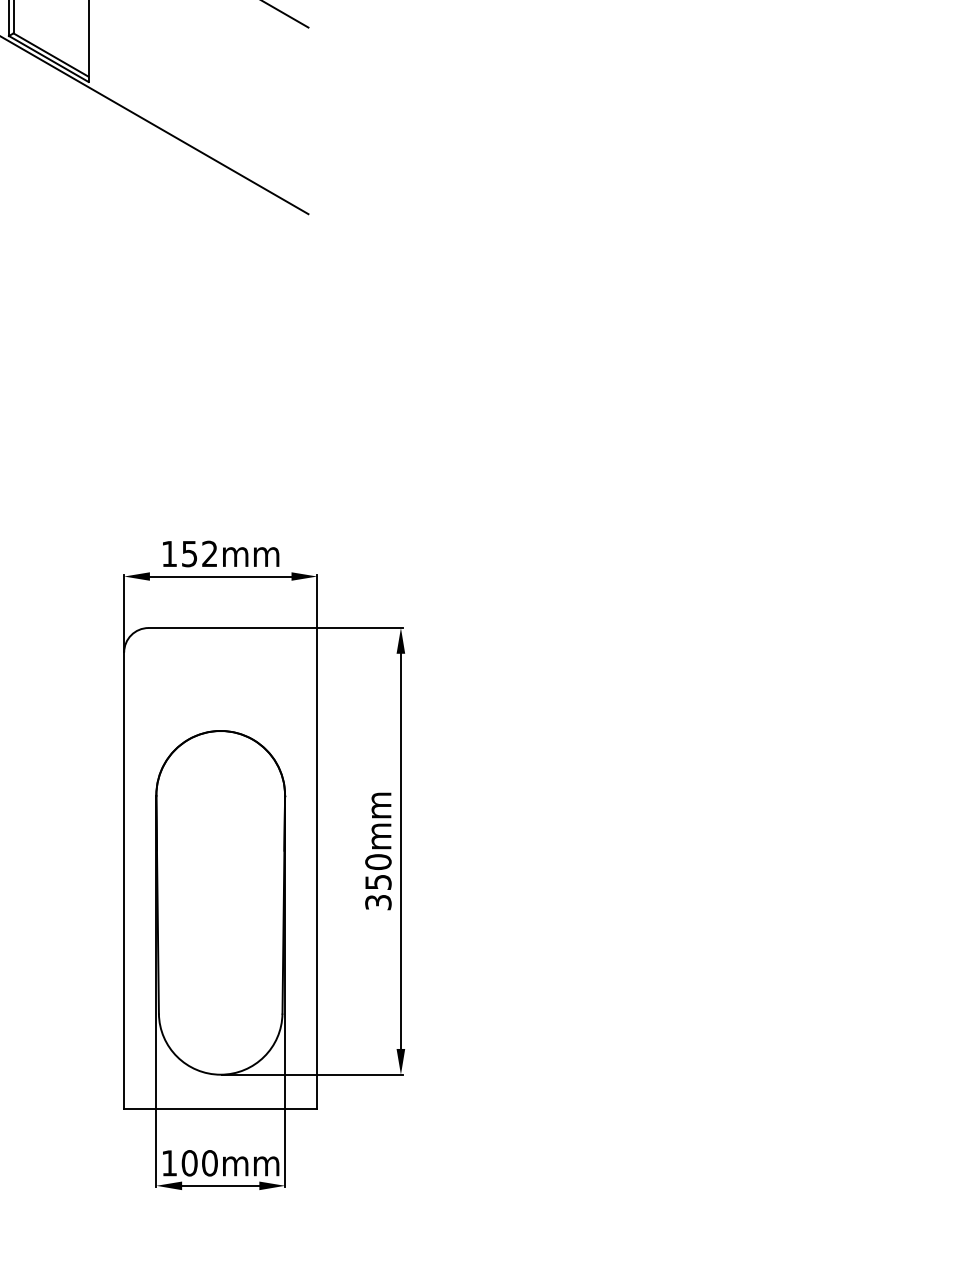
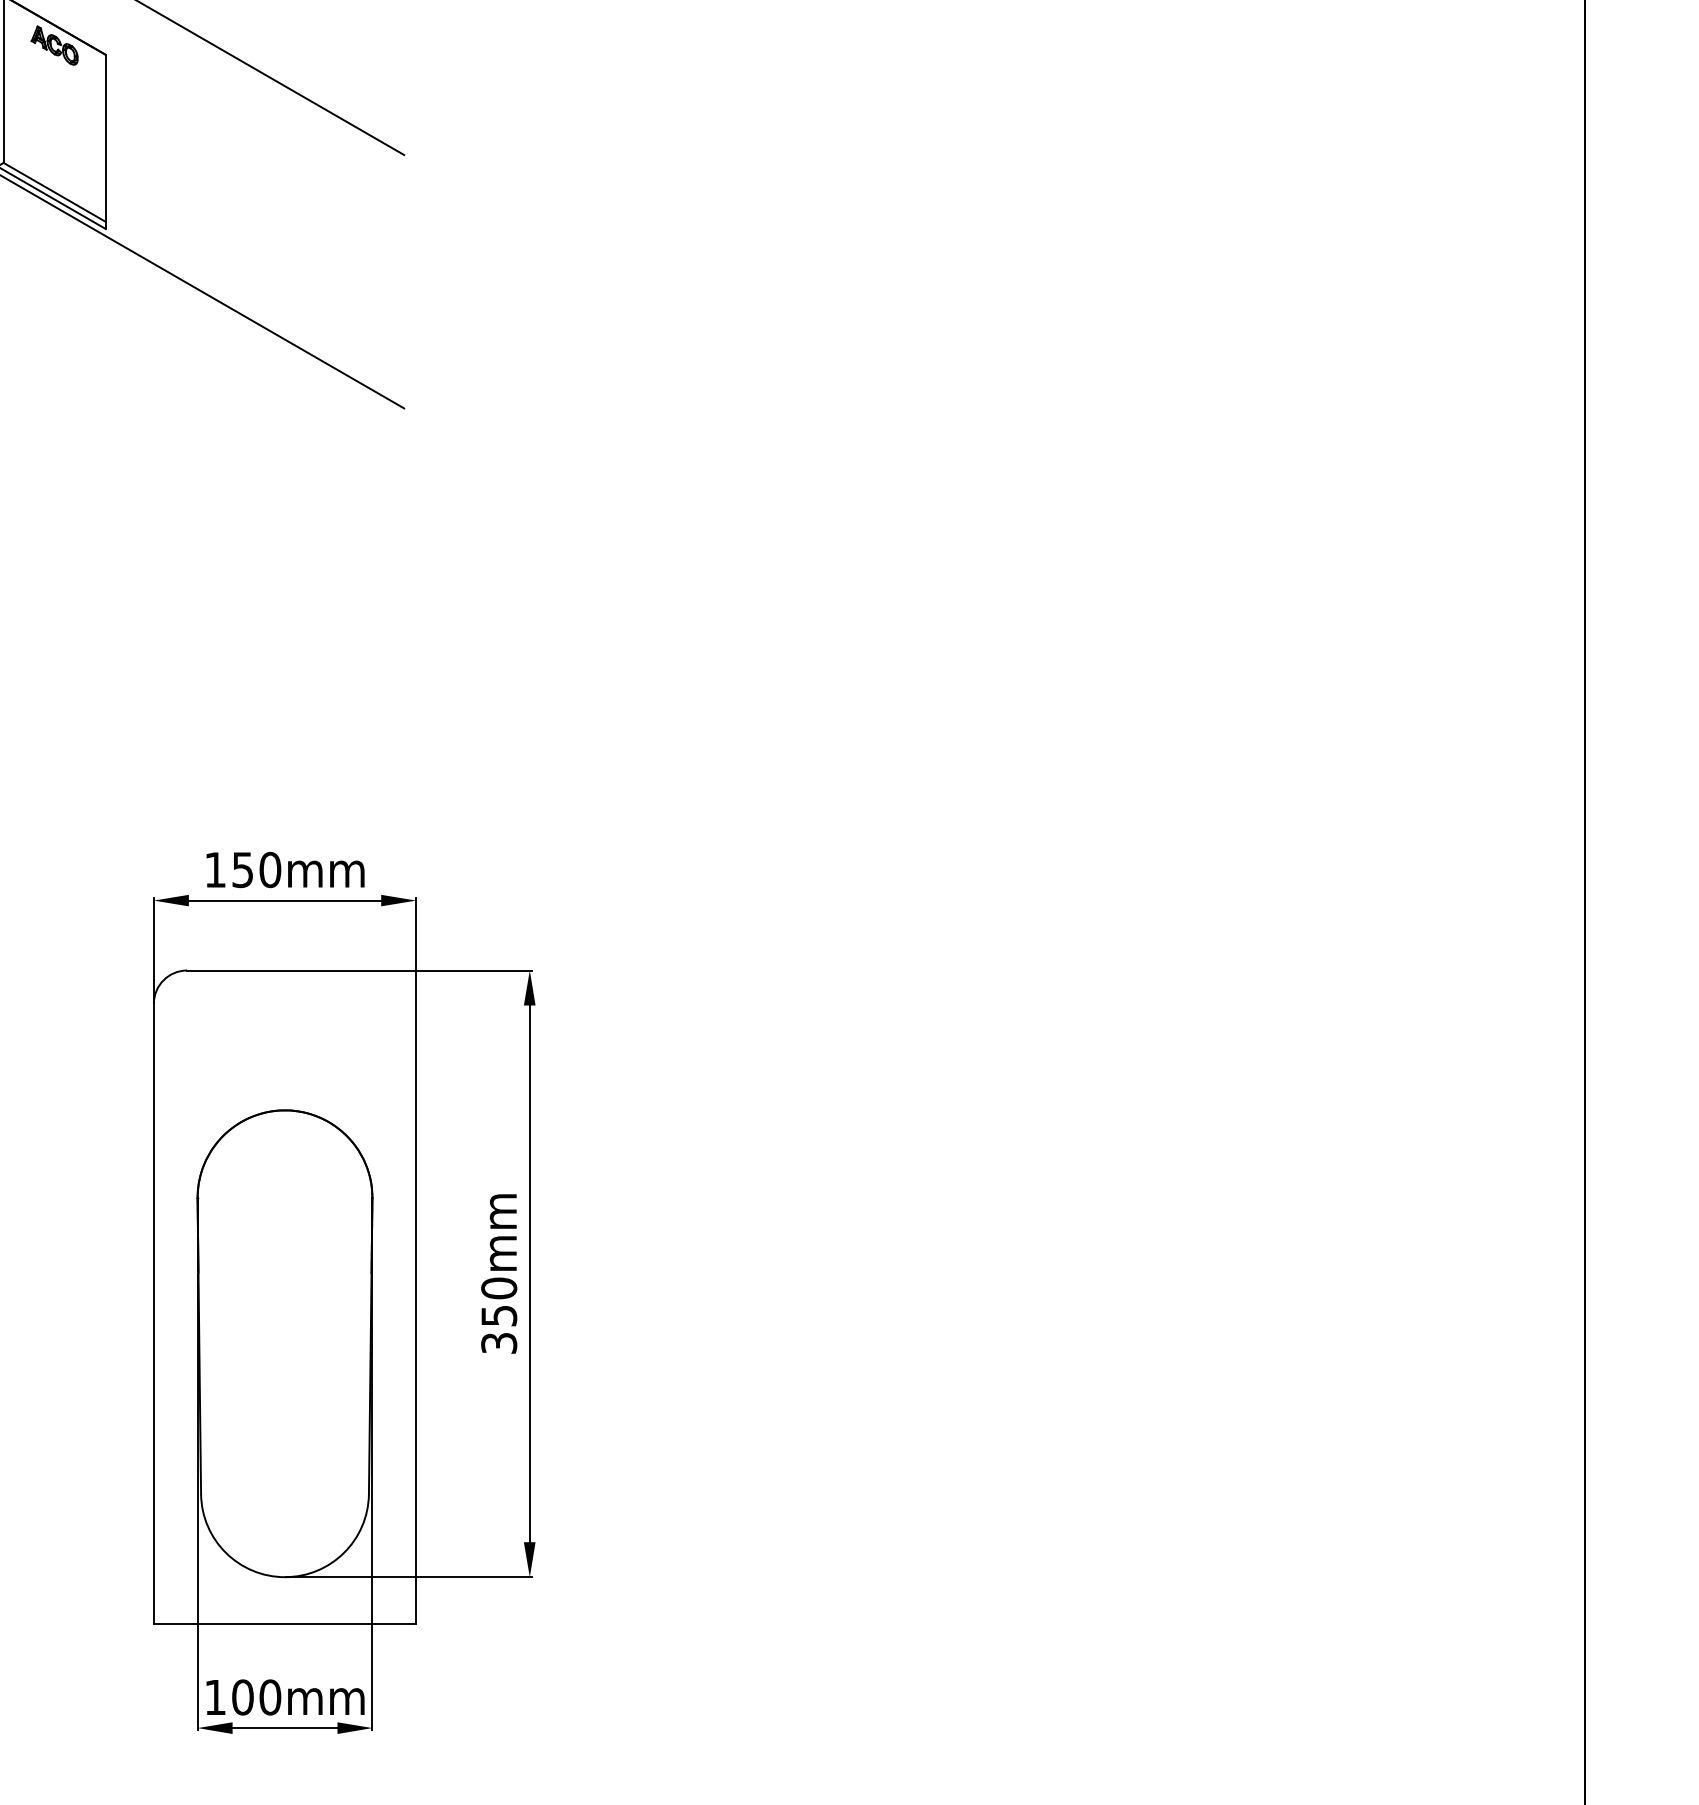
text: (210, 554) -> (270, 870), 152mm -> 150mm

